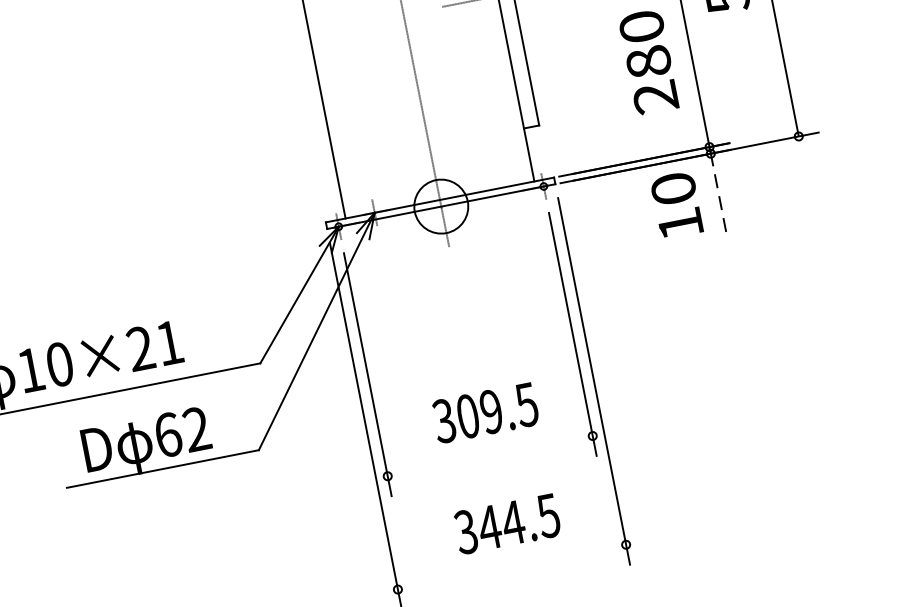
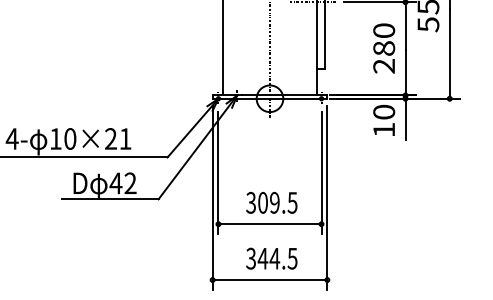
line: (718, 194) -> (405, 119), dashed -> solid
text: (167, 435) -> (115, 183), 62 -> 42
line: (489, 456) -> (269, 224), added
line: (511, 568) -> (269, 280), added

